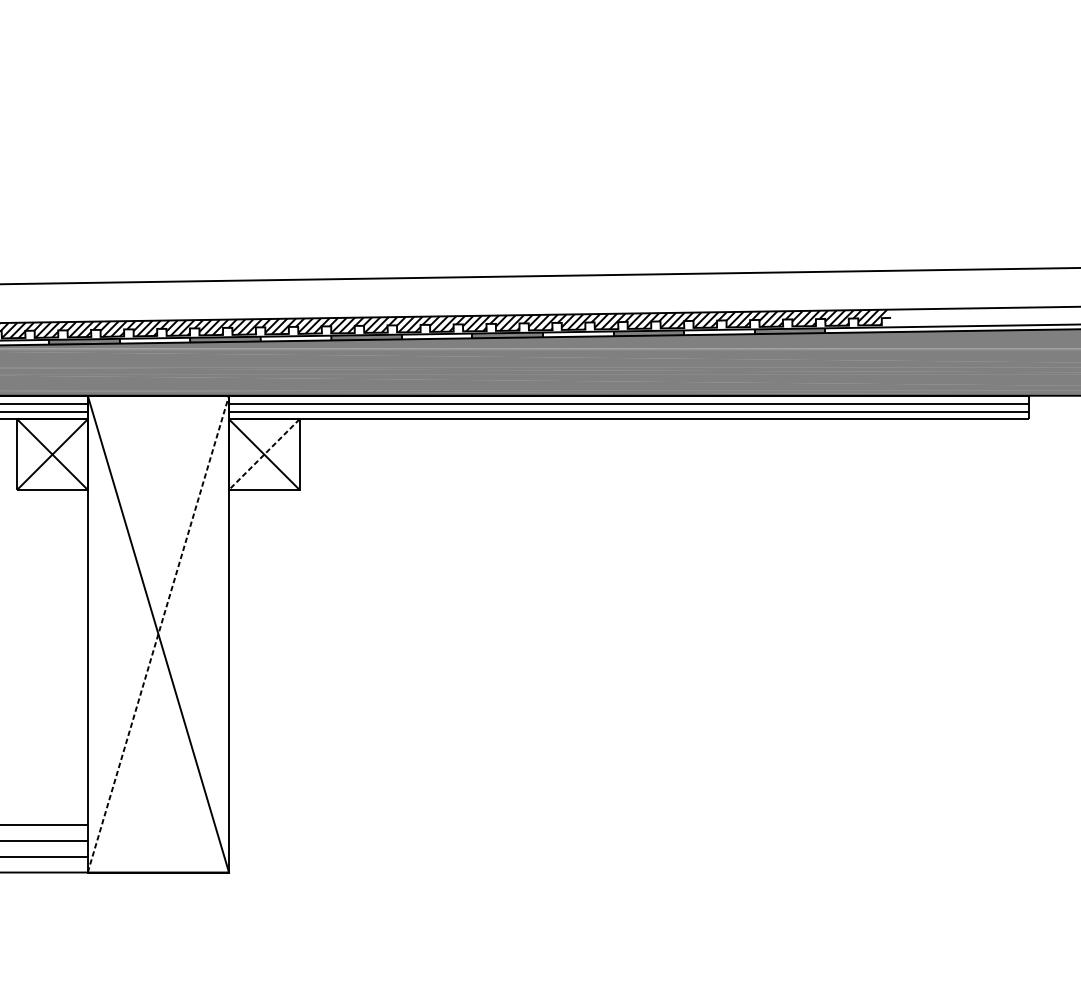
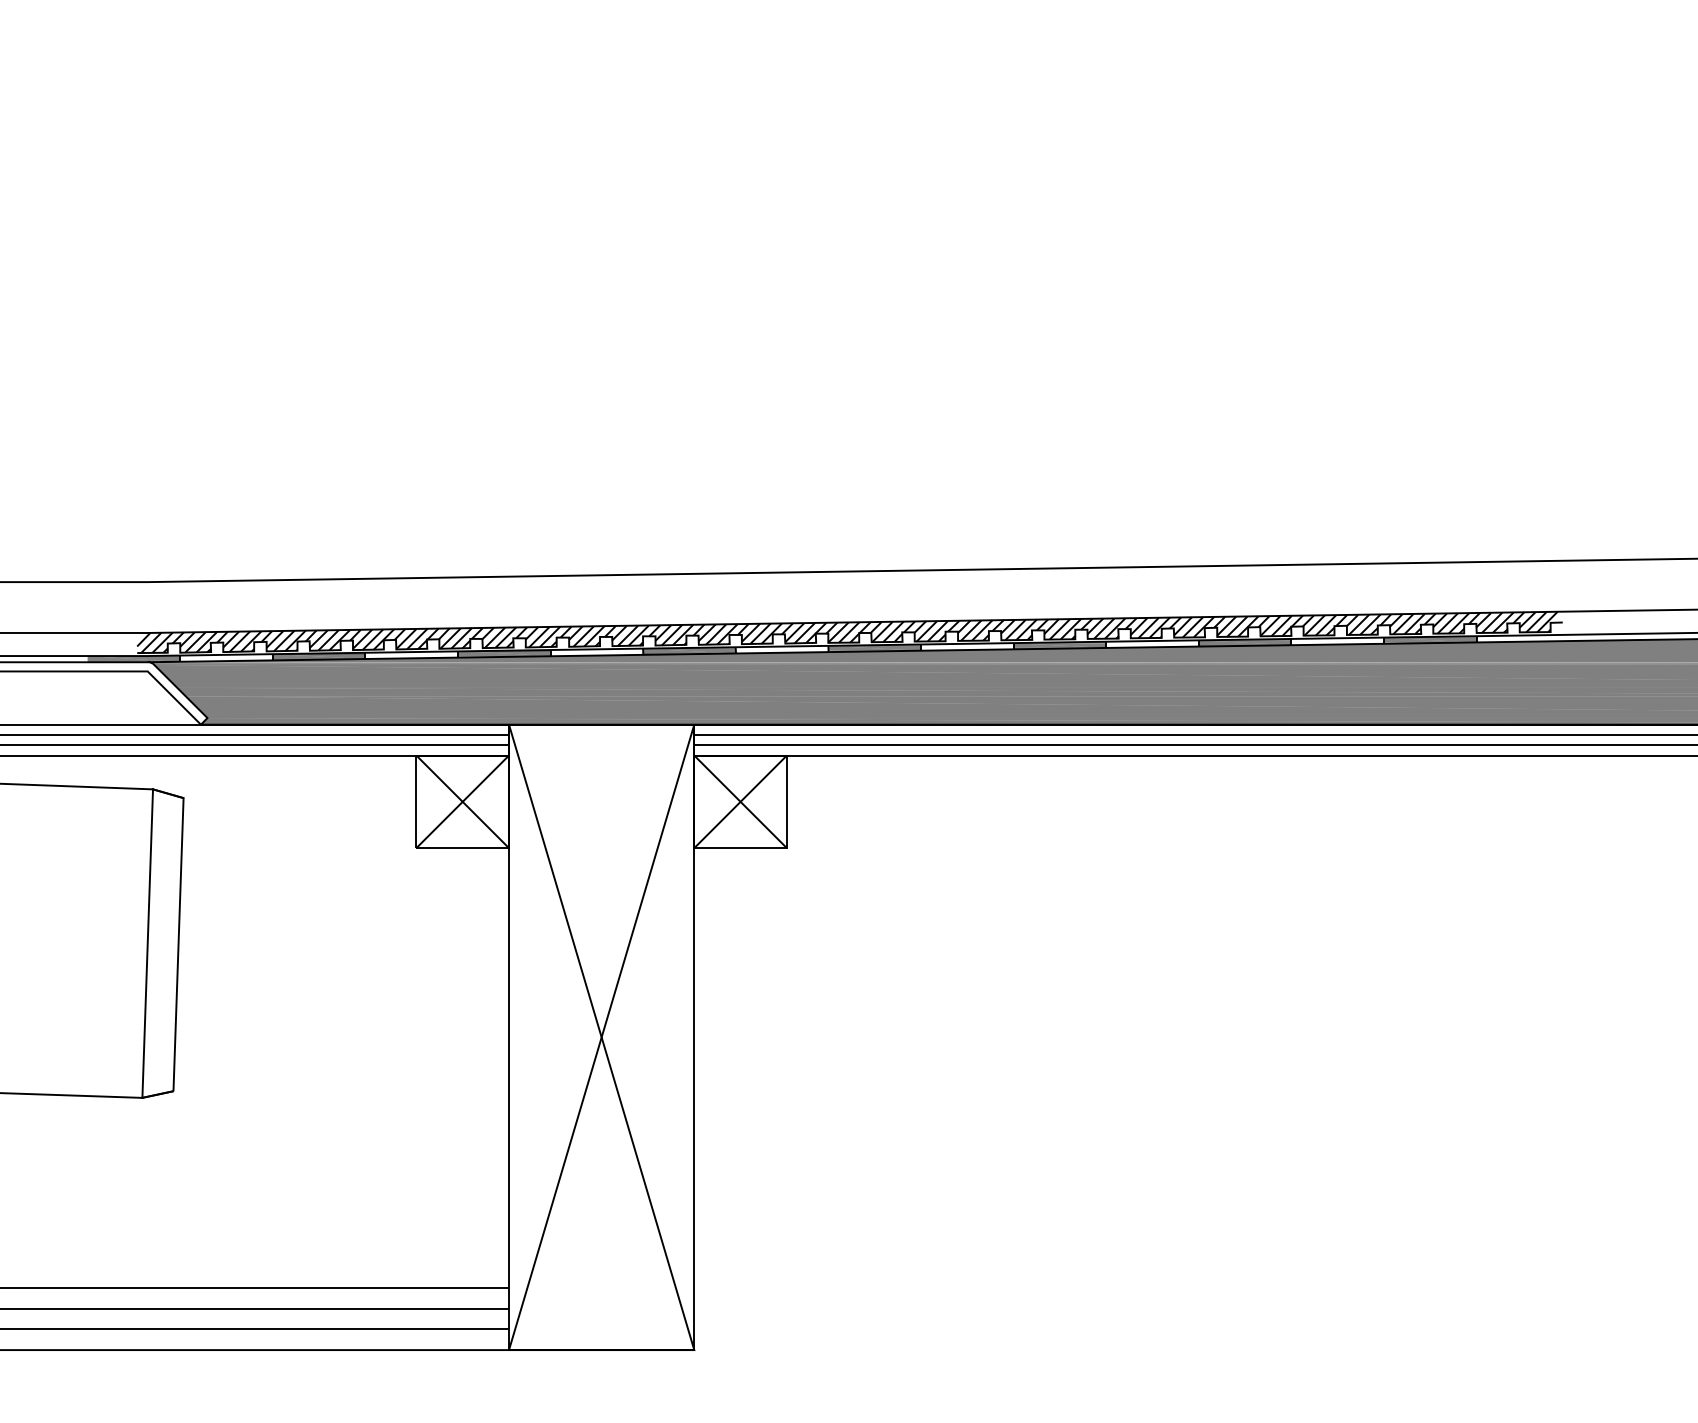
line: (264, 455) -> (740, 802), dashed -> solid
line: (158, 633) -> (601, 1036), dashed -> solid

